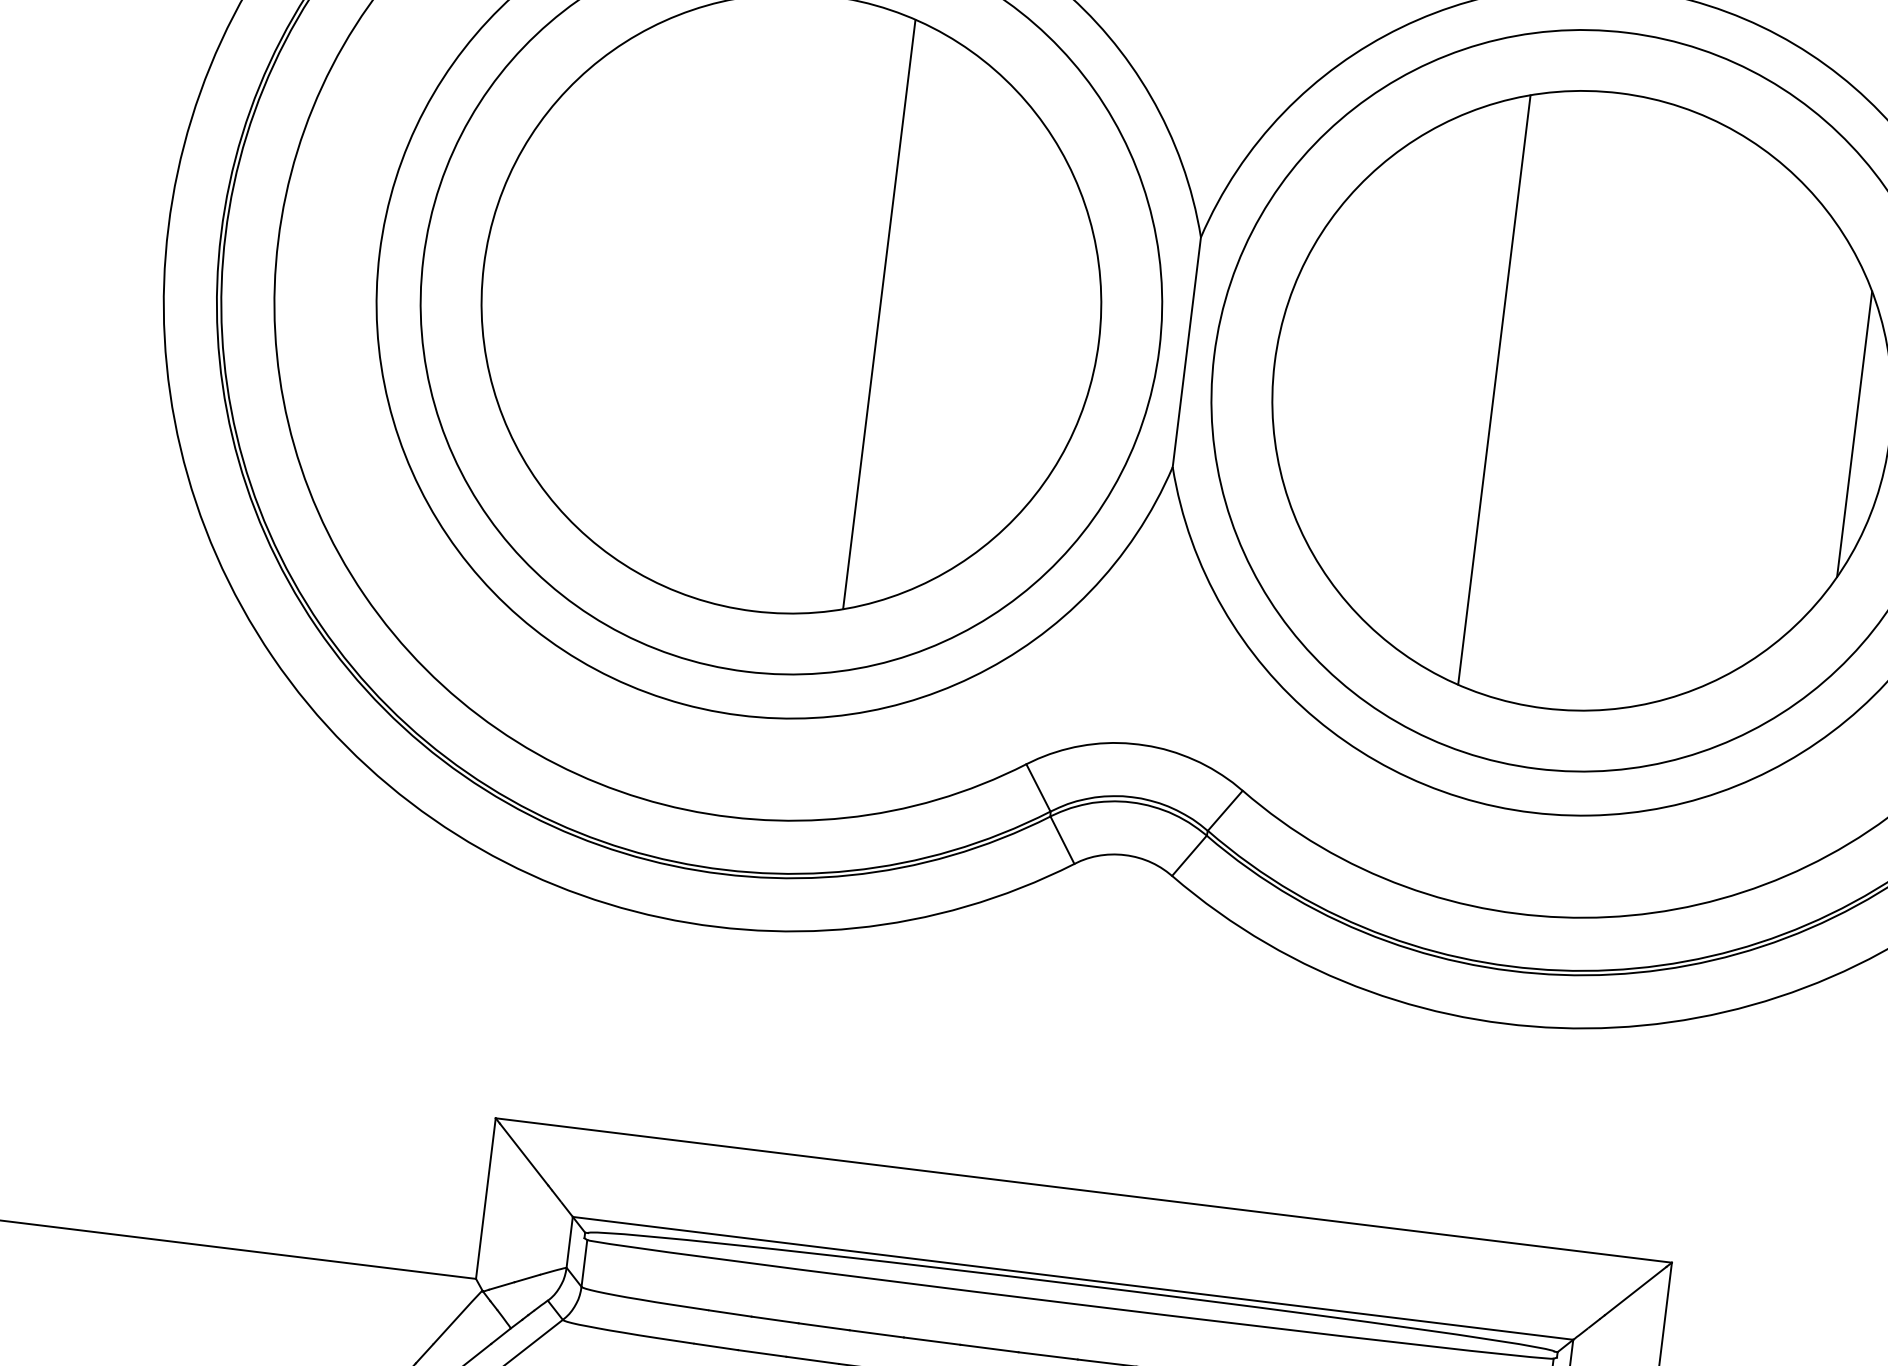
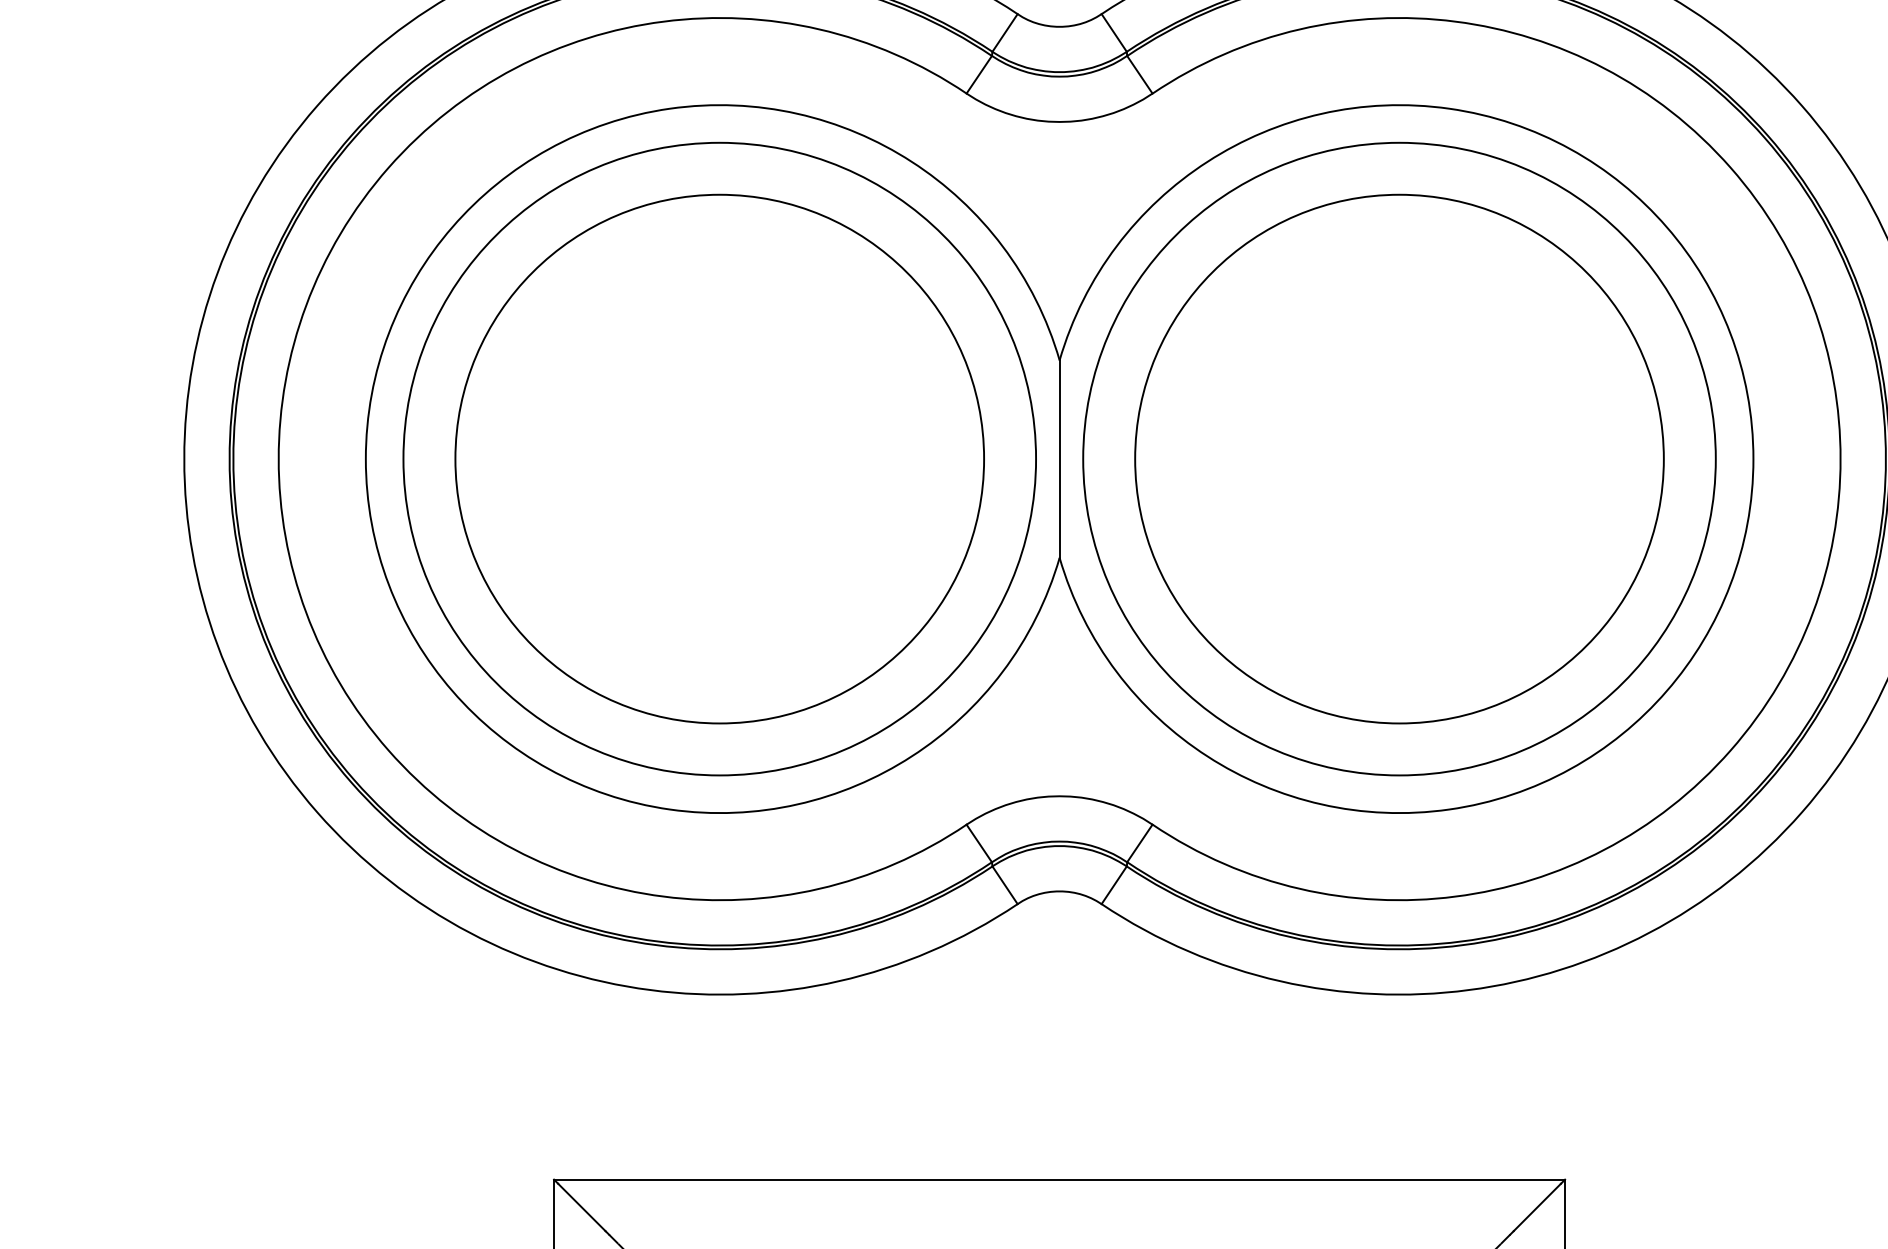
line: (879, 313) -> (795, 458), removed
line: (1493, 389) -> (1323, 458), removed
line: (1854, 433) -> (1633, 458), removed

